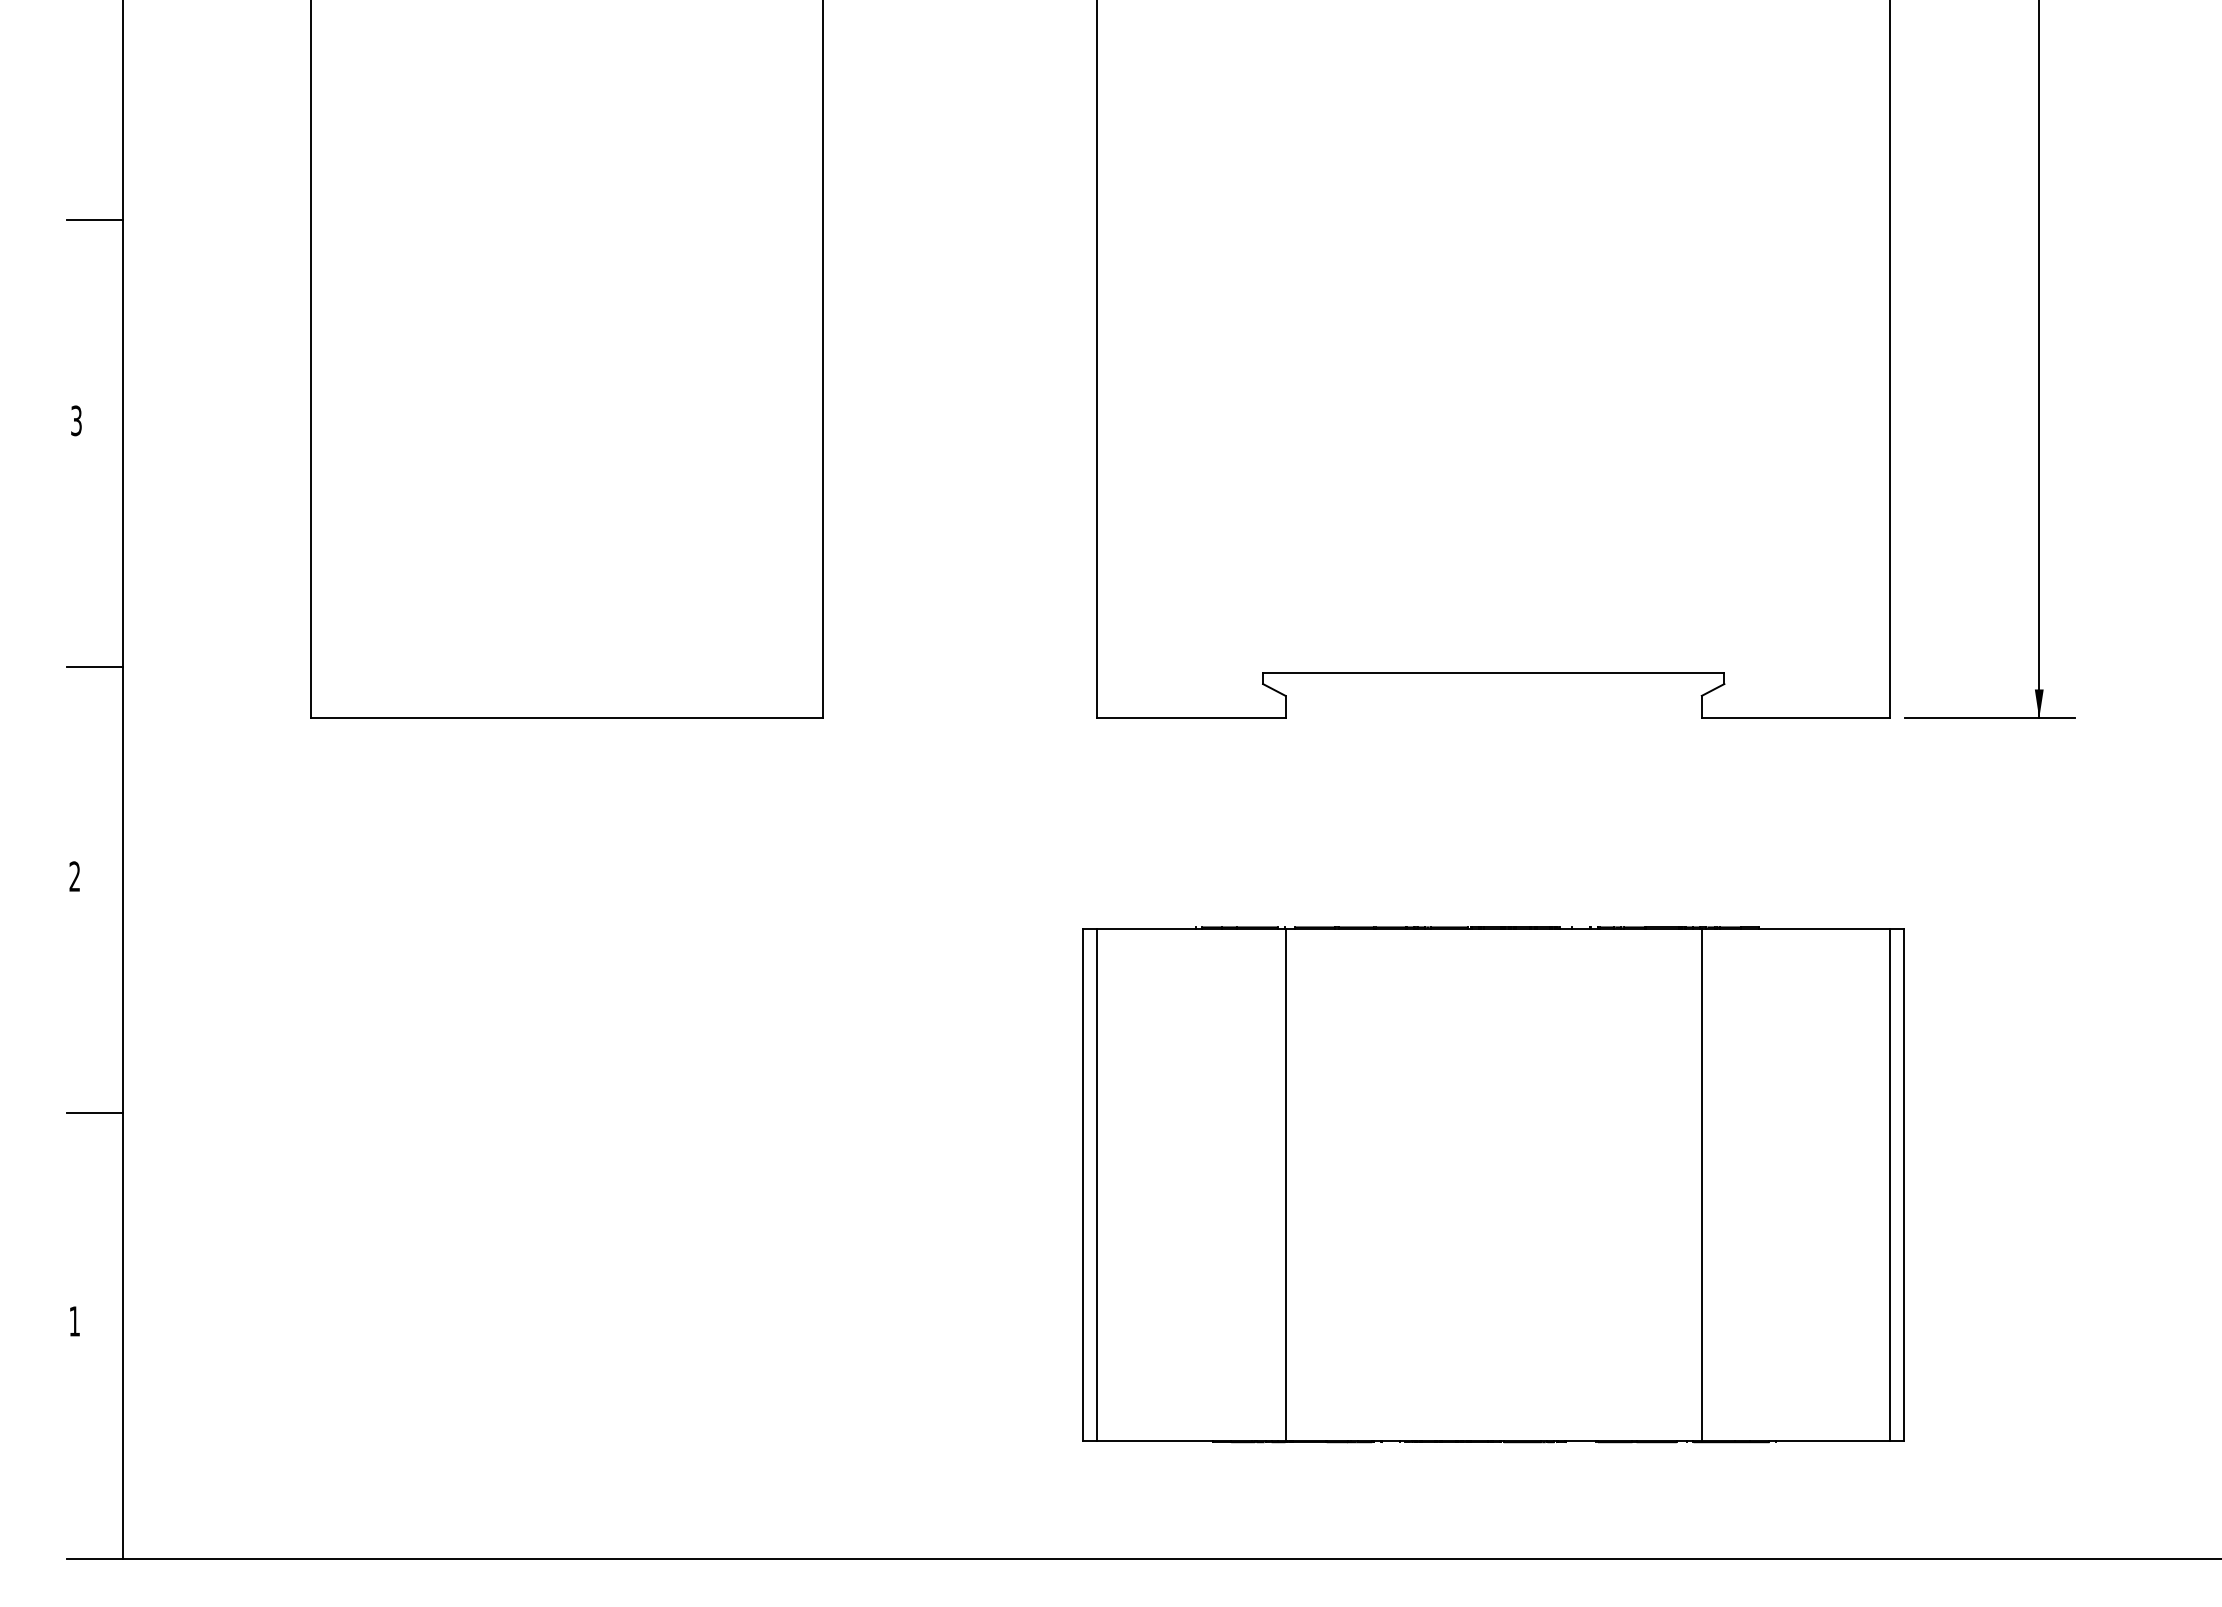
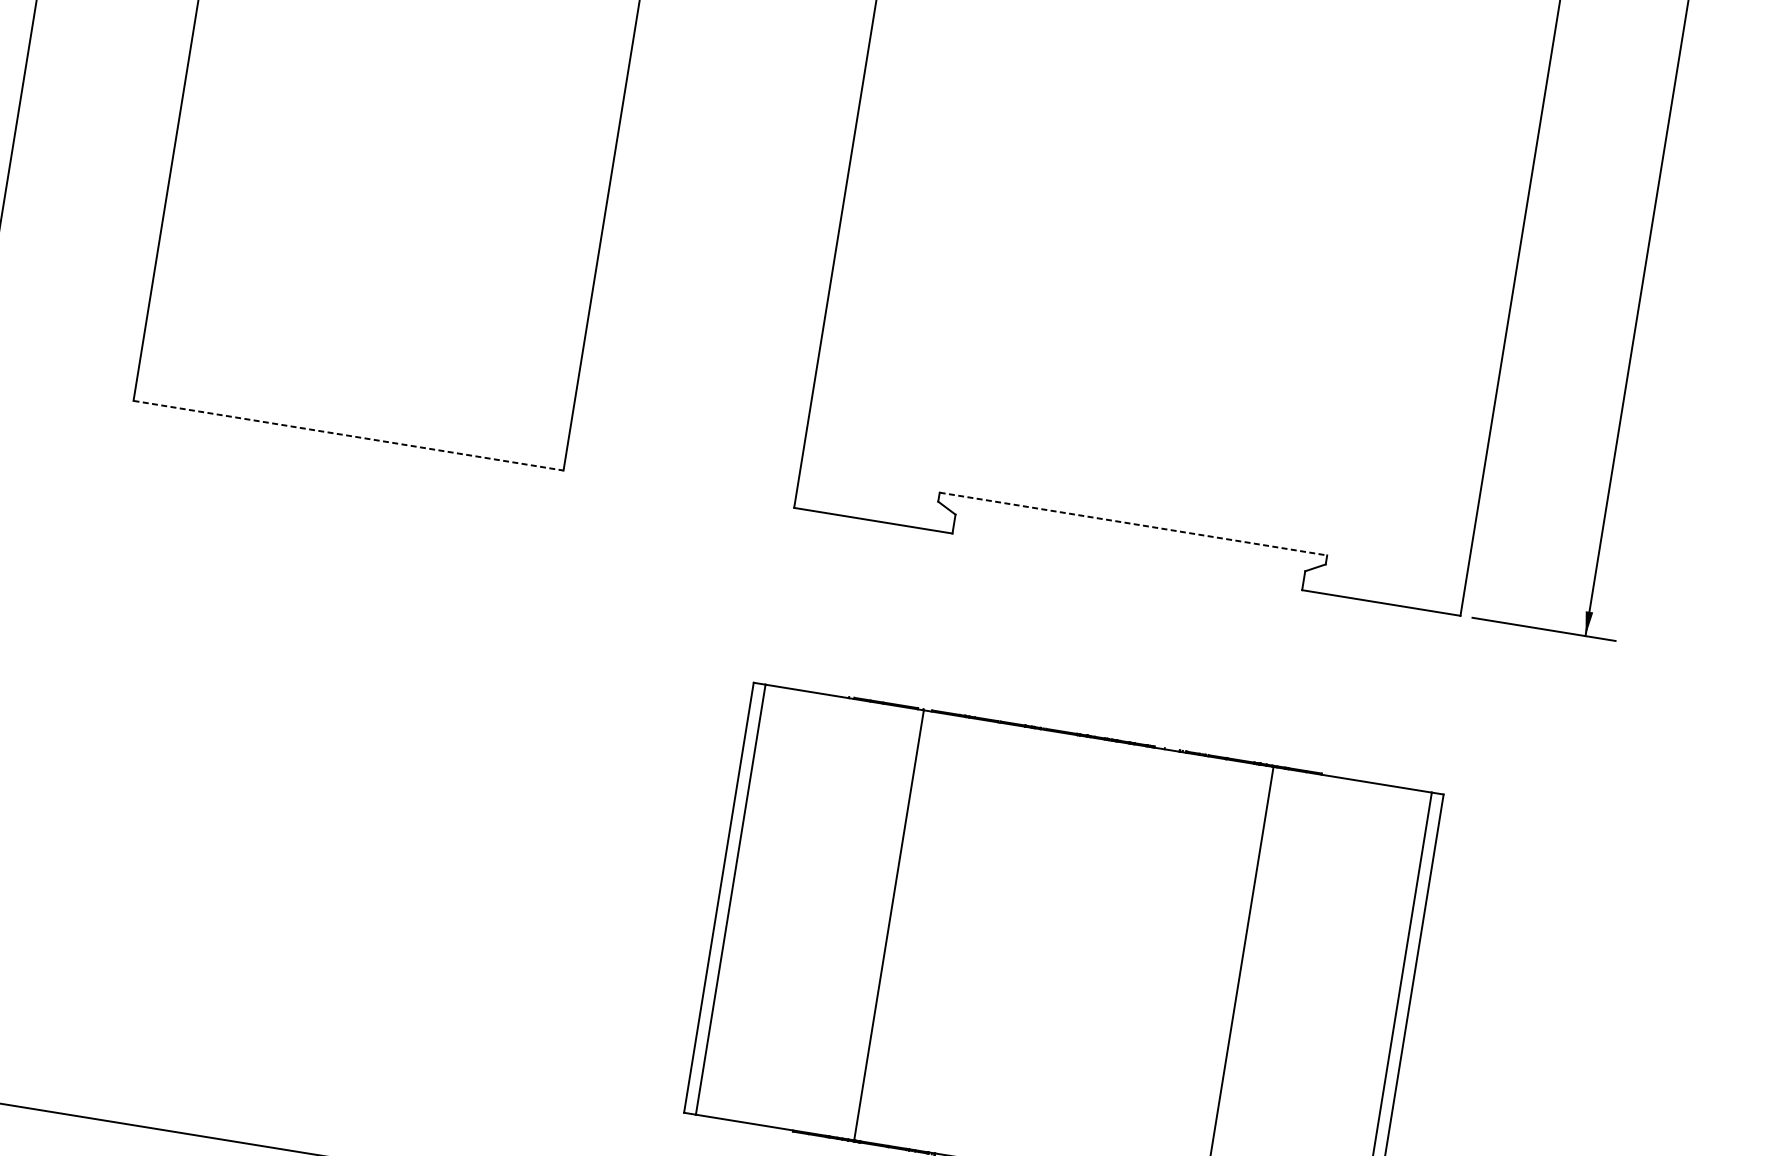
line: (1493, 673) -> (1133, 524), solid -> dashed
line: (566, 718) -> (348, 435), solid -> dashed

